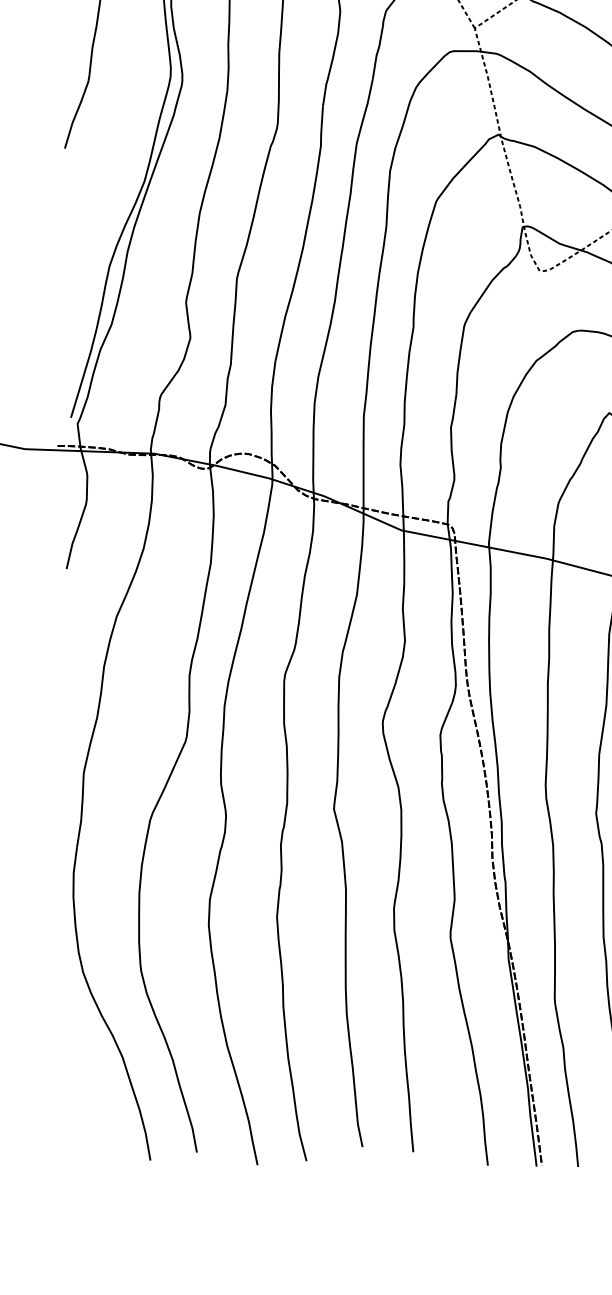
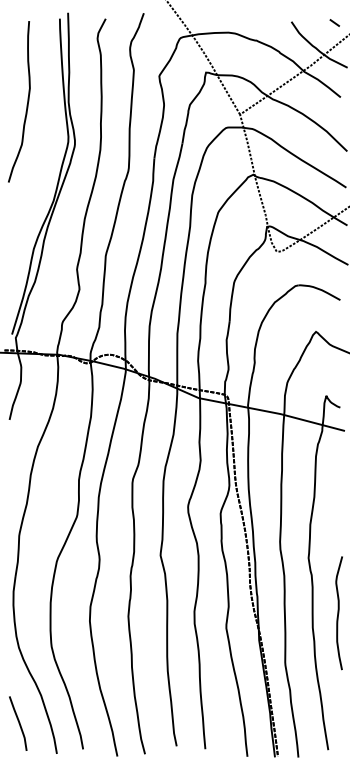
curve: (82, 1106) -> (18, 723), added

